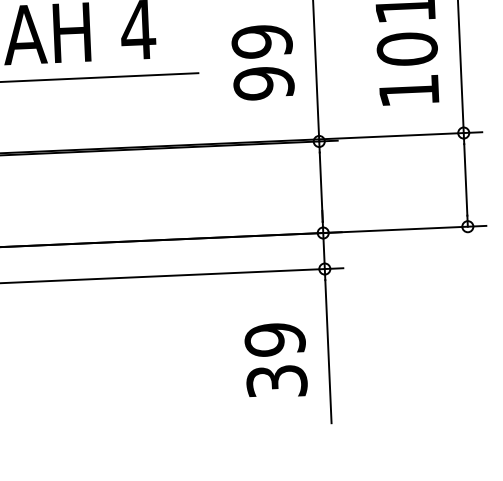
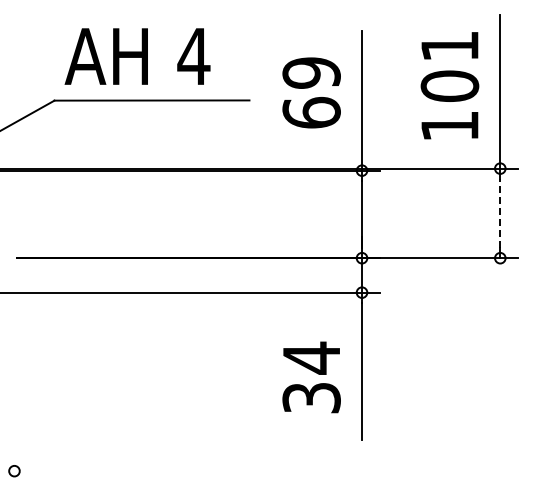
text: (263, 82) -> (311, 112), 99 -> 69
line: (465, 178) -> (500, 212), solid -> dashed
text: (274, 339) -> (311, 357), 39 -> 34

